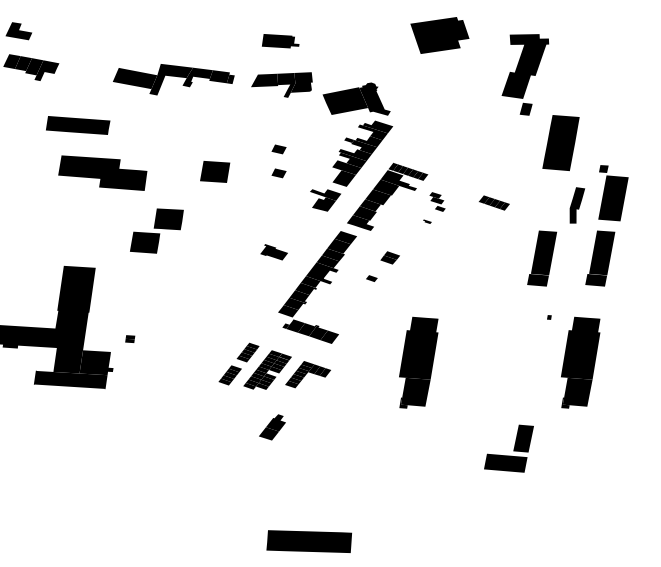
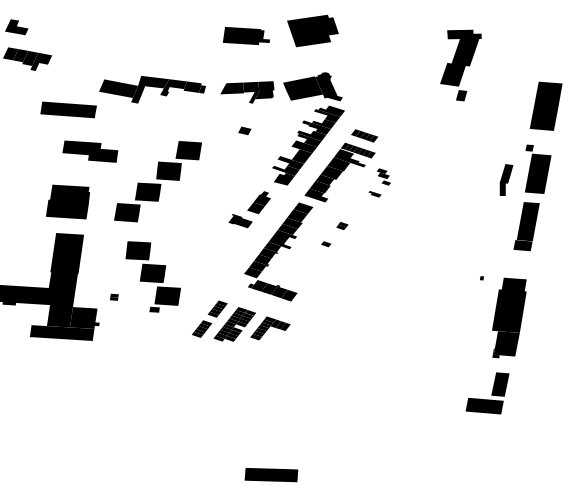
part: (439, 34) -> (312, 30), moved
part: (279, 40) -> (245, 35), size x1.43
part: (173, 79) -> (152, 89), moved
part: (282, 85) -> (247, 92), moved
part: (560, 142) -> (545, 105), moved
part: (103, 172) -> (90, 151), size x0.71
part: (278, 172) -> (244, 151), removed
fill: (331, 185) -> (290, 162), added
fill: (191, 194) -> (168, 170), added
part: (494, 202) -> (364, 135), moved
part: (426, 221) -> (374, 194), size x1.67
fill: (76, 229) -> (67, 201), added
part: (390, 257) -> (342, 225), size x0.71
part: (542, 258) -> (475, 226), removed
part: (173, 315) -> (152, 276), added
part: (418, 362) -> (367, 317), removed
part: (271, 427) -> (258, 202), moved
part: (508, 448) -> (487, 393), moved
part: (309, 542) -> (271, 475), size x0.71

